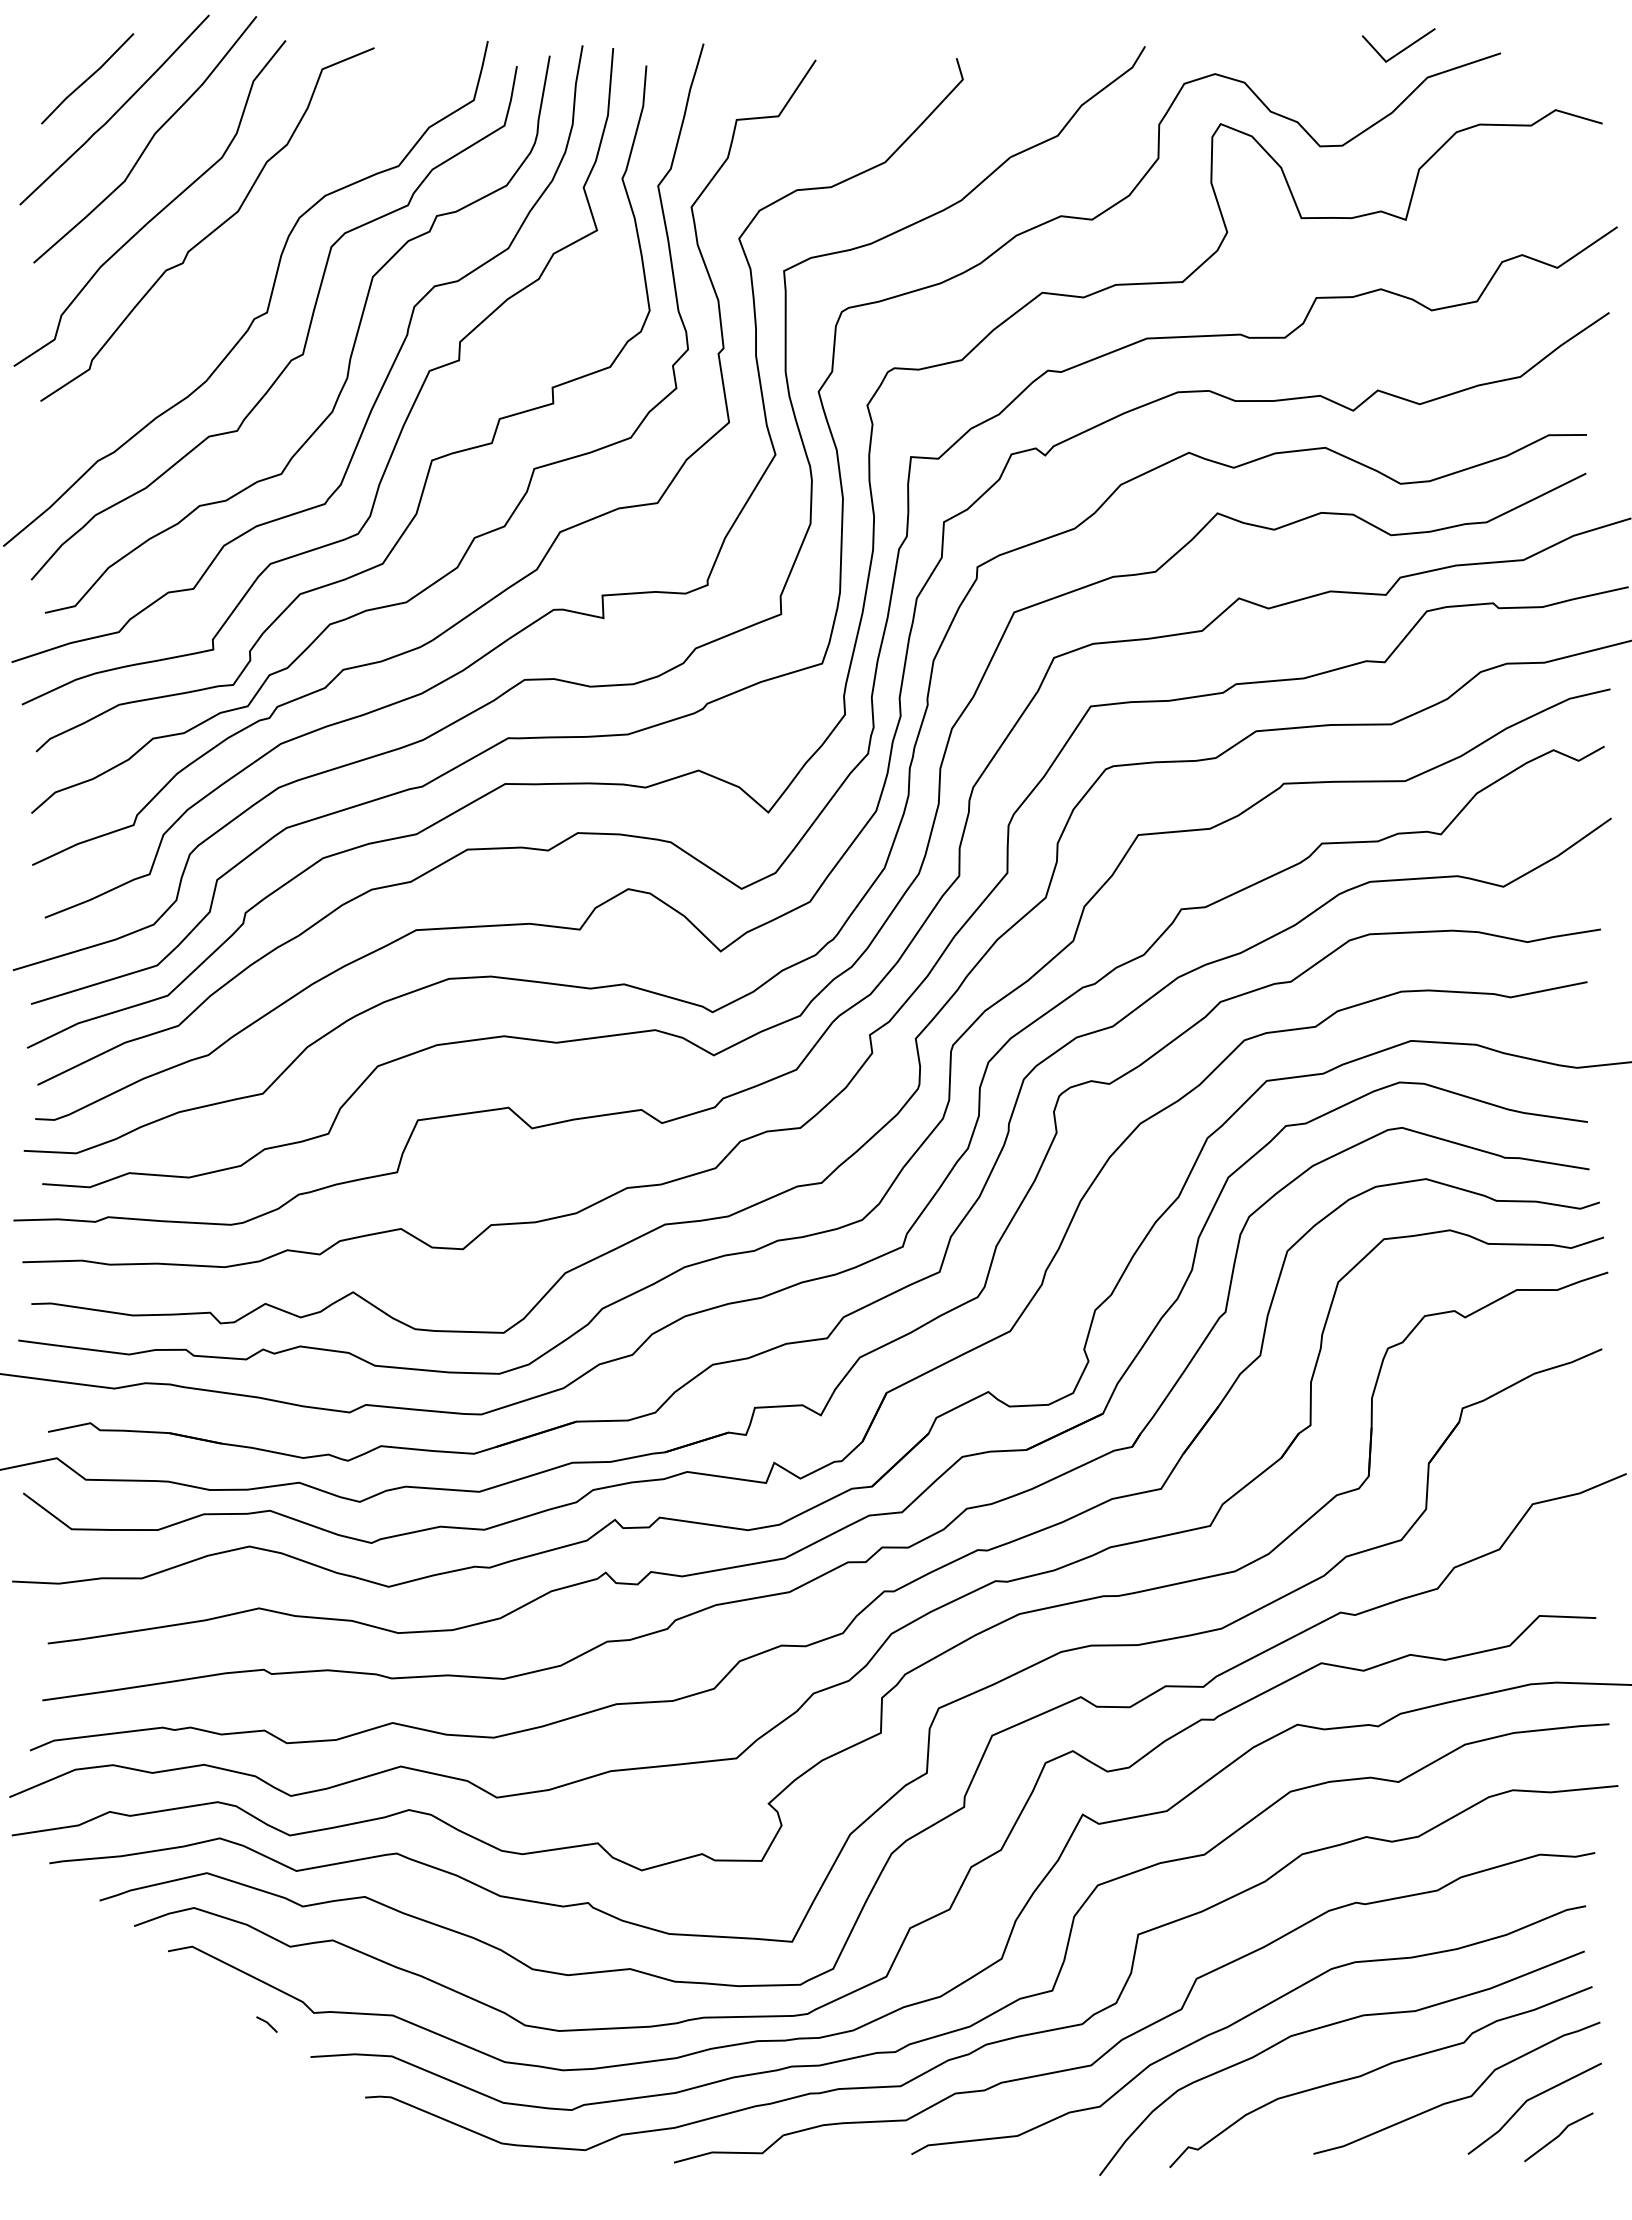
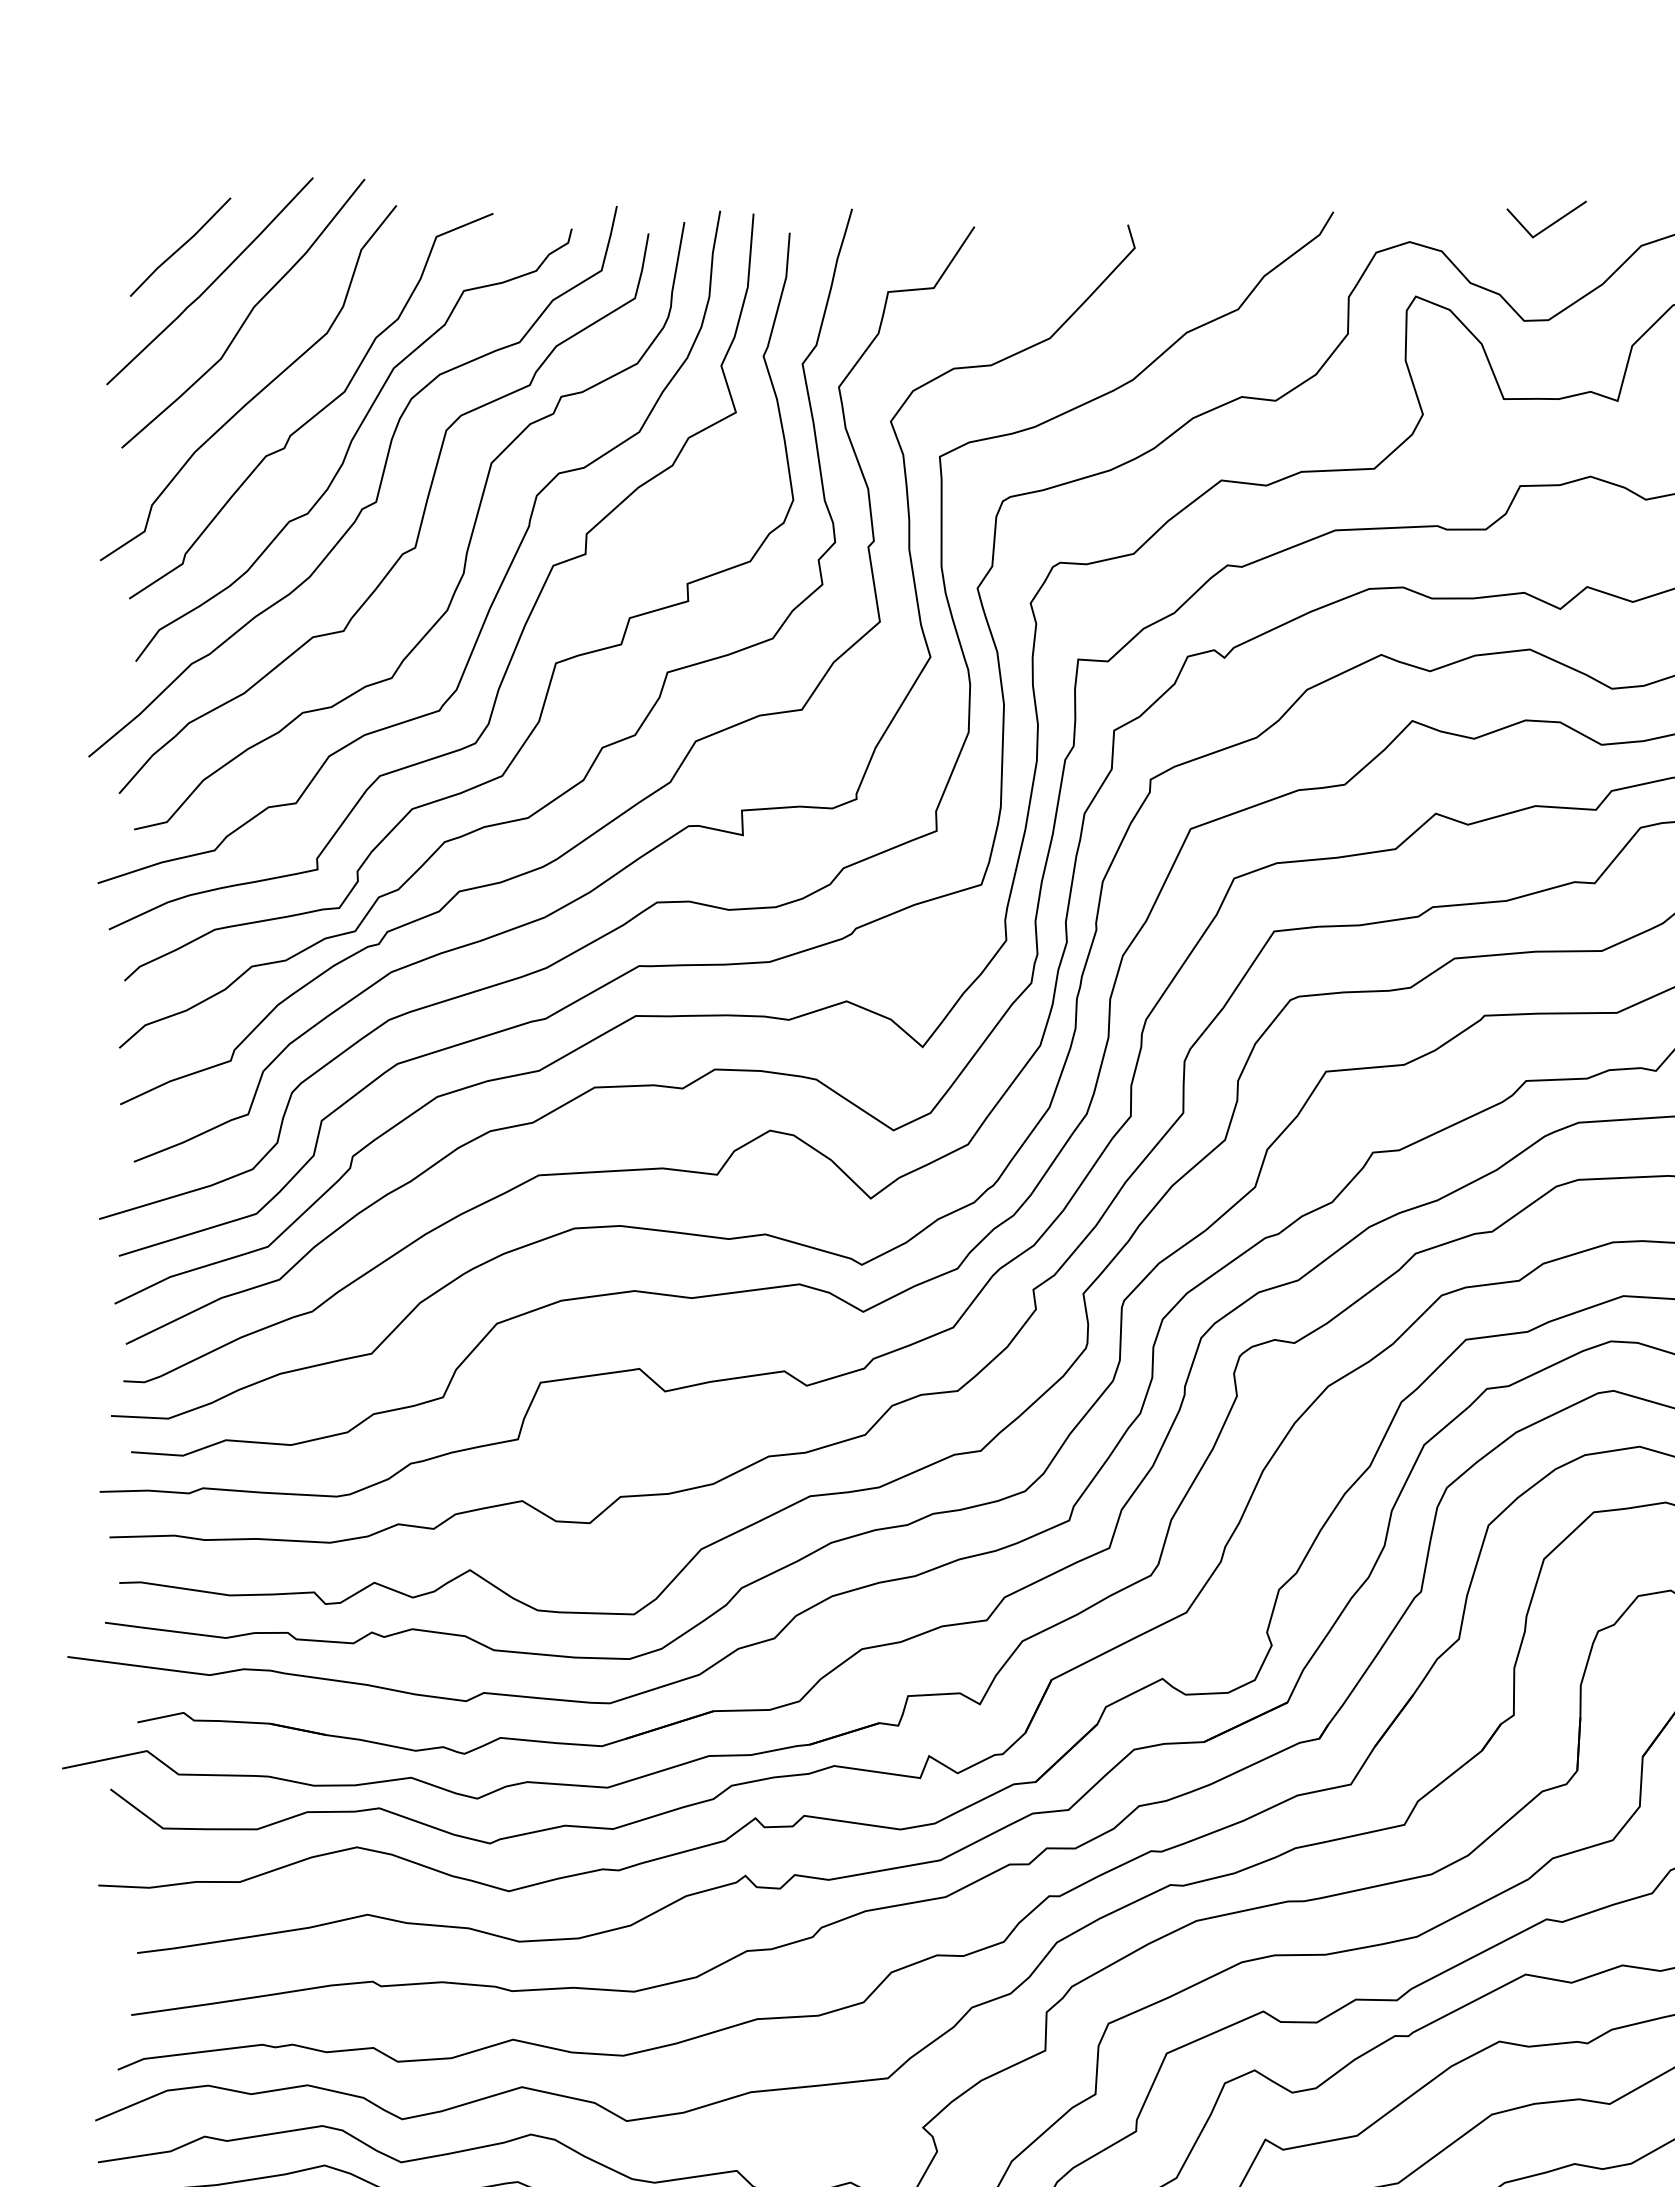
line: (1402, 49) -> (1550, 223), moved
curve: (244, 259) -> (351, 444), added

